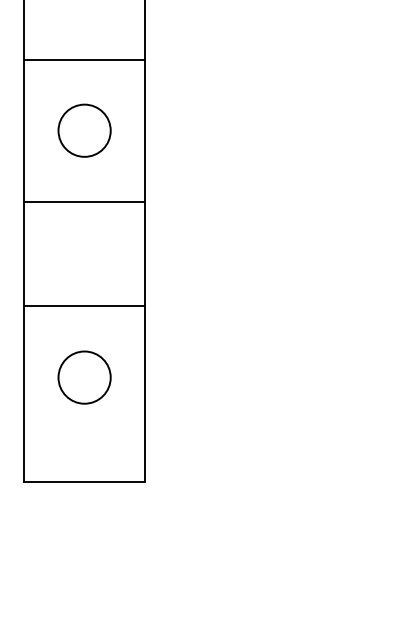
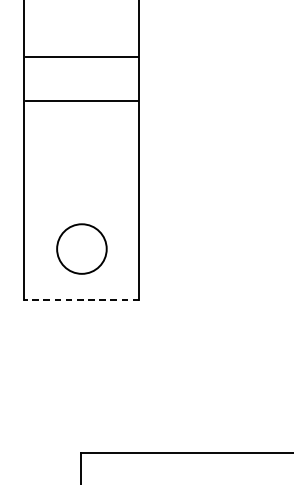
line: (84, 201) -> (81, 57), moved
line: (84, 306) -> (81, 100), moved
circle: (84, 377) -> (81, 248), moved
line: (84, 482) -> (81, 300), solid -> dashed

